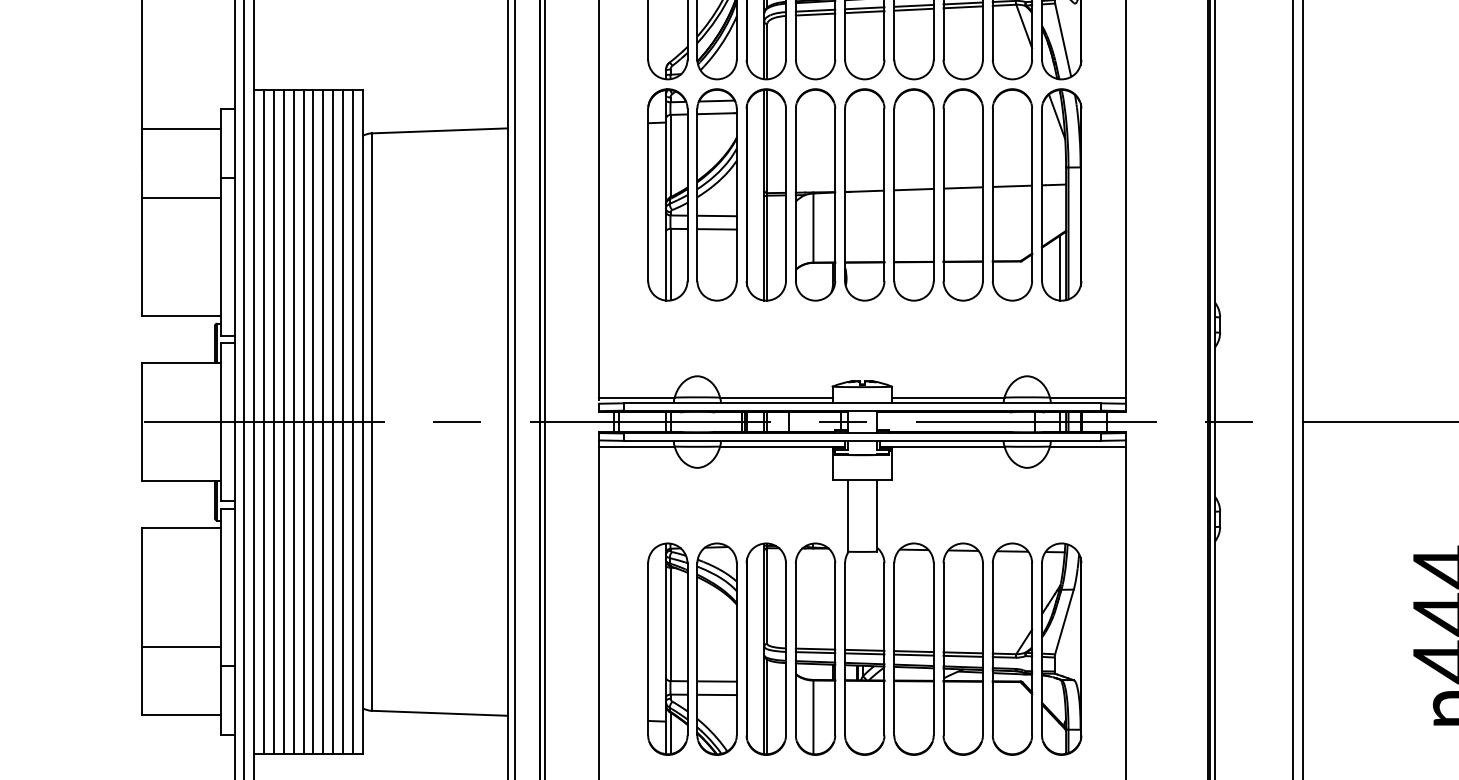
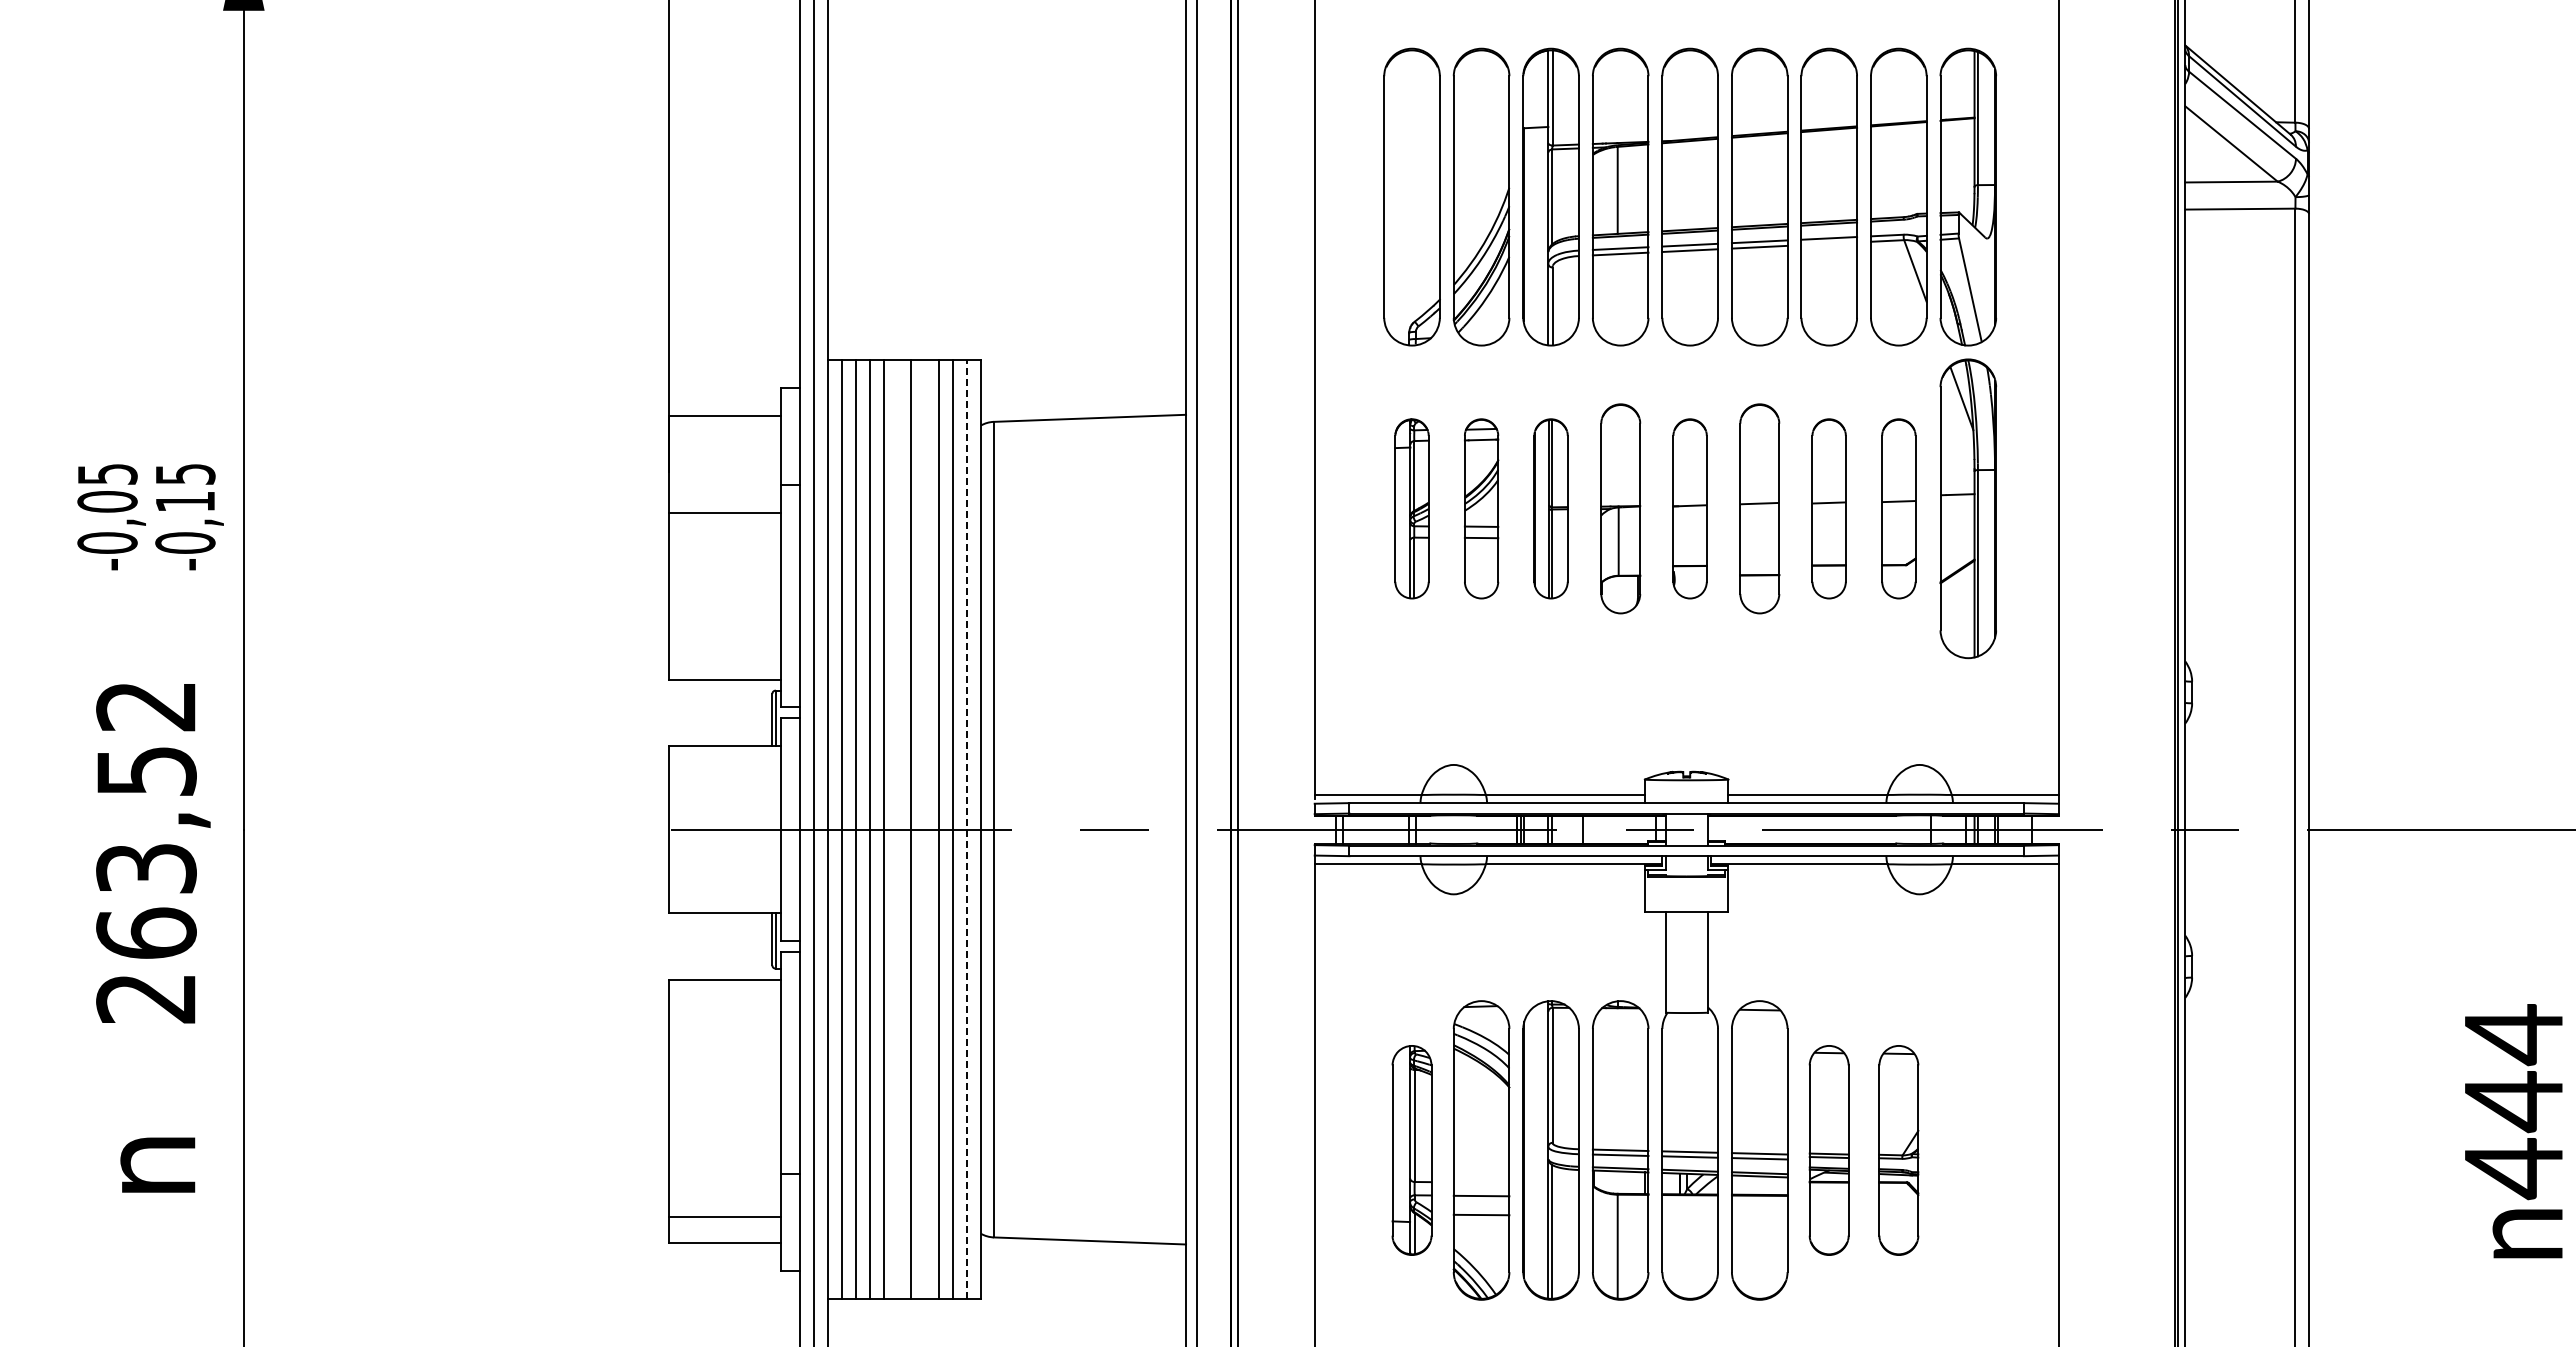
line: (963, 7) -> (1829, 243), removed
part: (667, 194) -> (1411, 508), size x0.6
part: (717, 194) -> (1481, 508), size x0.6
part: (765, 194) -> (1550, 508), size x0.6
part: (815, 194) -> (1620, 508), size x0.7
part: (864, 194) -> (1689, 508), size x0.6
part: (913, 194) -> (1759, 508), size x0.7
part: (962, 194) -> (1828, 508), size x0.6
part: (1012, 194) -> (1898, 508), size x0.6
line: (1059, 268) -> (1965, 612), removed
line: (303, 421) -> (897, 829), removed
line: (323, 421) -> (925, 829), removed
line: (353, 421) -> (967, 829), solid -> dashed
line: (181, 646) -> (724, 1216), moved
part: (667, 649) -> (1411, 1150), size x0.7
part: (962, 649) -> (1828, 1150), size x0.7
part: (1012, 649) -> (1898, 1150), size x0.7
part: (1061, 649) -> (1967, 1150), removed

